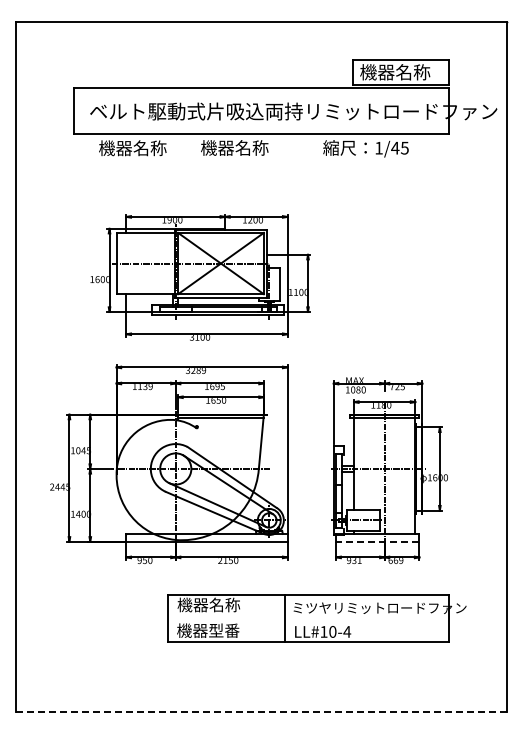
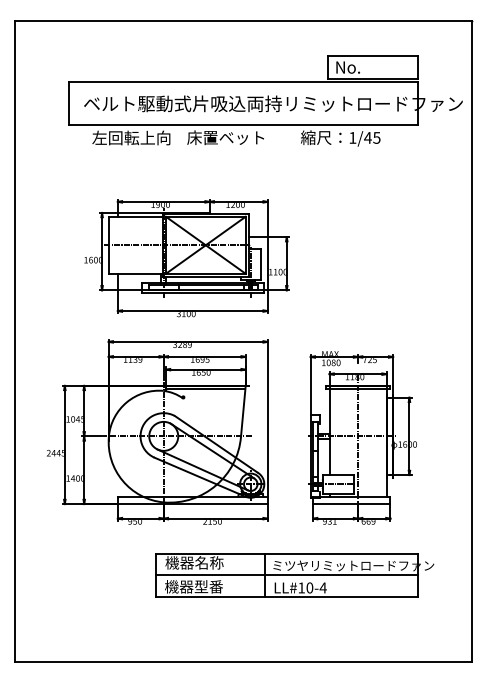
text: (395, 72) -> (368, 67), 機器名称 -> No.
text: (242, 147) -> (225, 137), 機器名称 -> 床置ベット
text: (140, 148) -> (130, 138), 機器名称 -> 左回転上向
line: (377, 541) -> (351, 503), dashed -> solid
line: (307, 618) -> (286, 575), added
line: (261, 711) -> (243, 661), dashed -> solid

